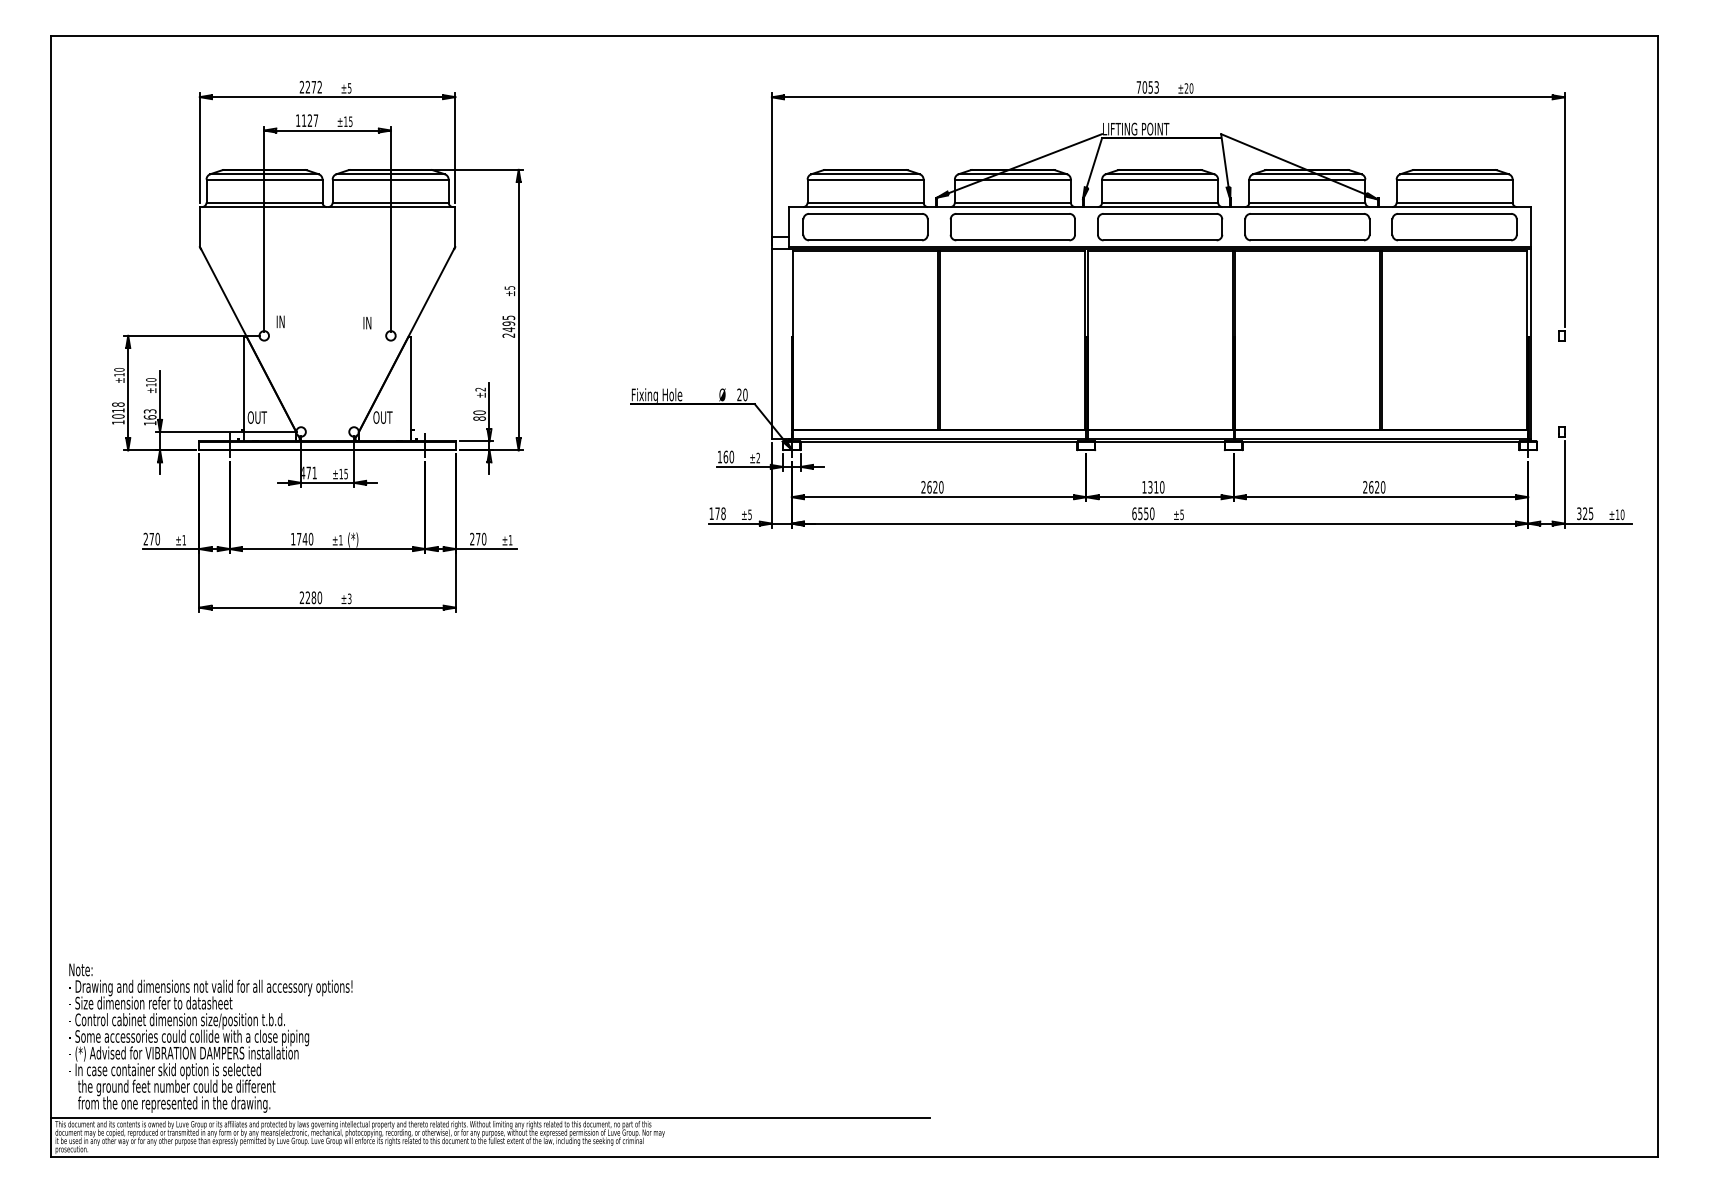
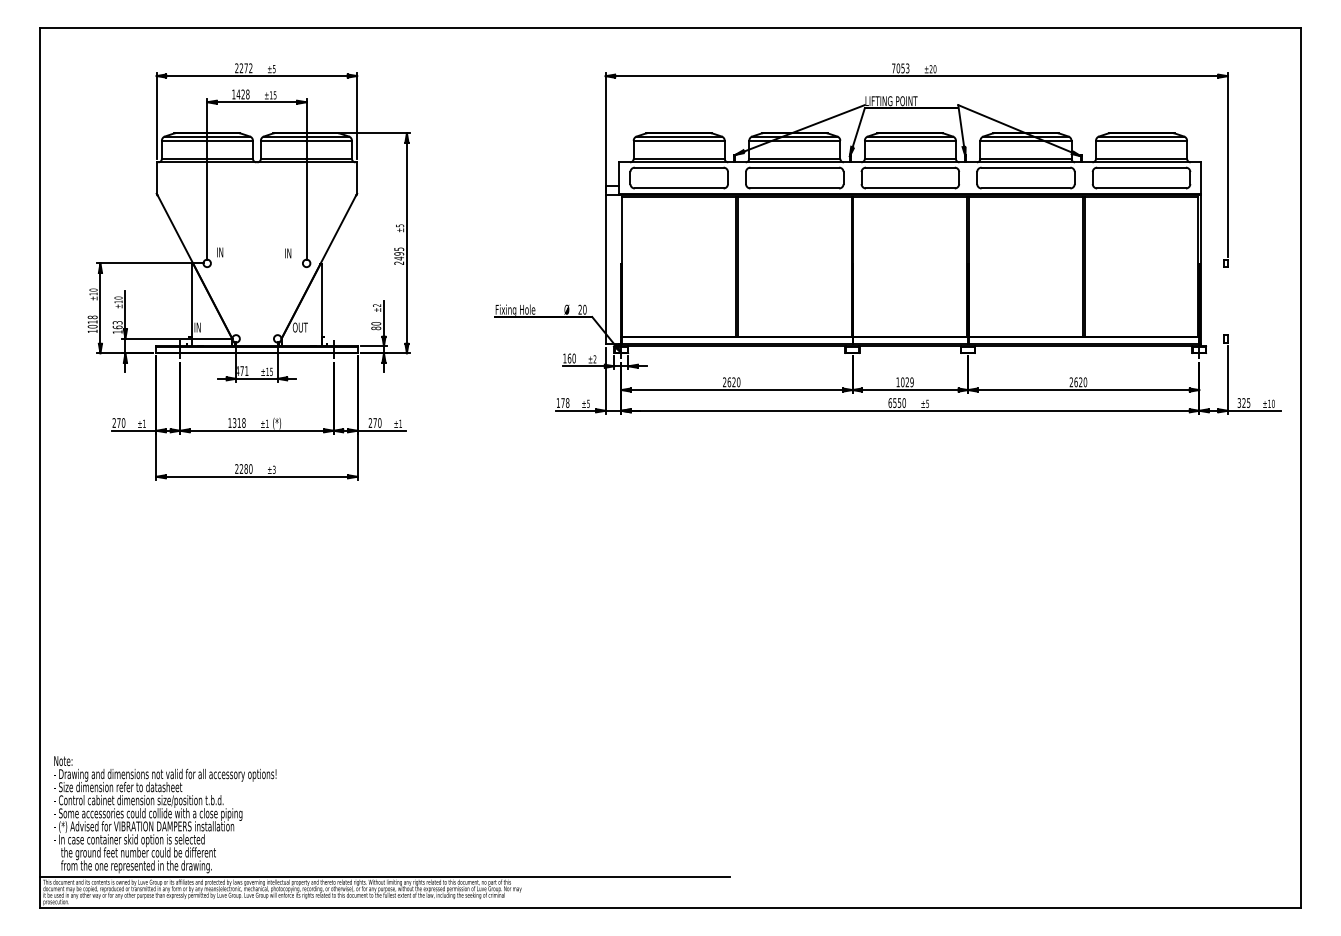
text: (309, 120) -> (242, 94), 1127 -> 1428
text: (256, 417) -> (201, 327), OUT -> IN
text: (1156, 487) -> (907, 382), 1310 -> 1029
text: (305, 538) -> (239, 422), 1740 -> 1318

